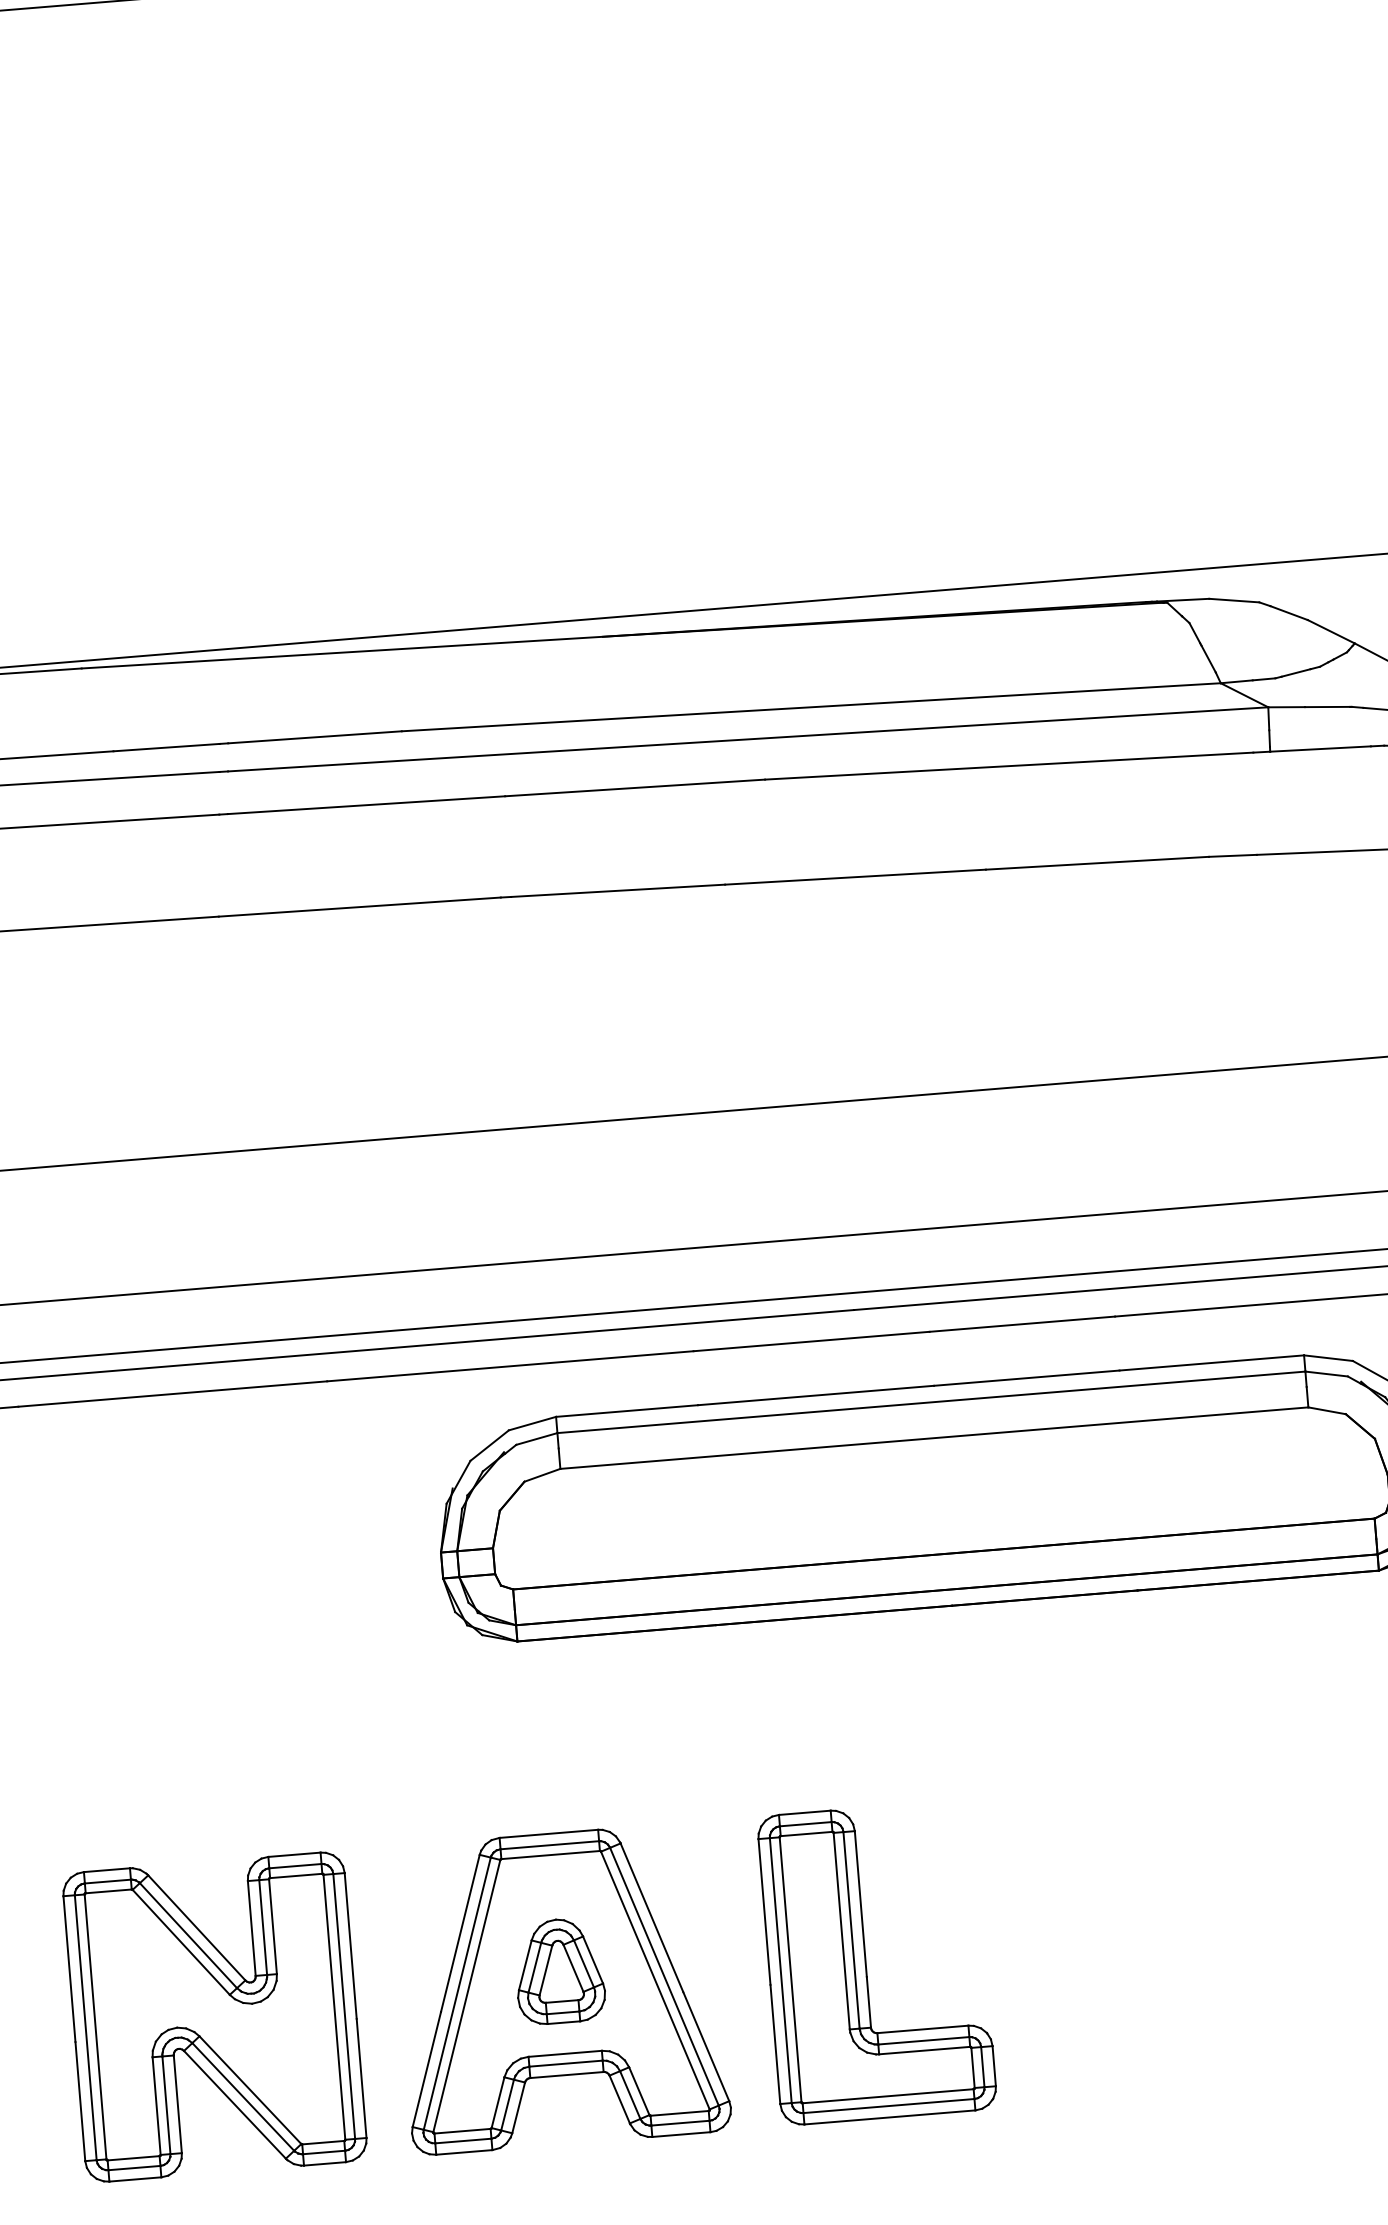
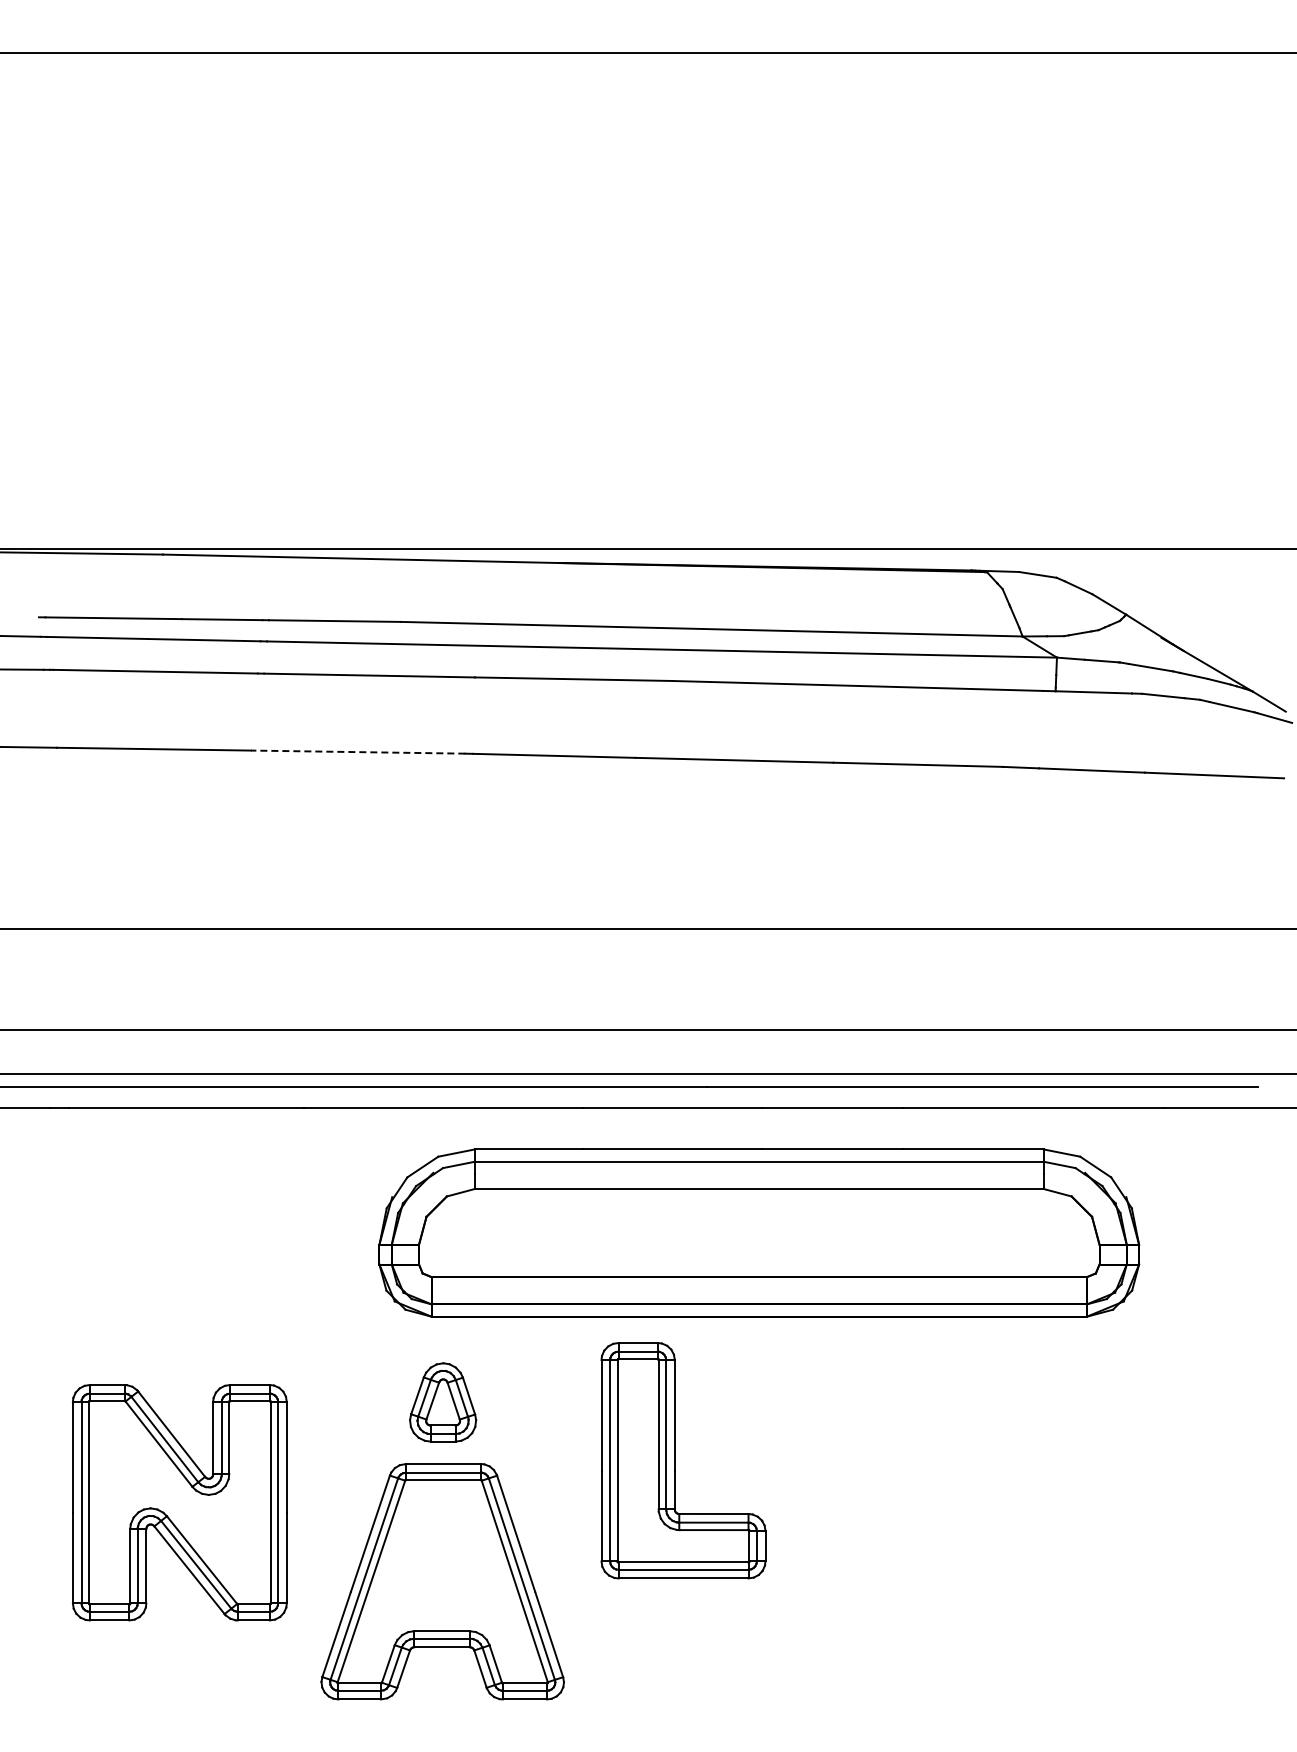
line: (358, 907) -> (357, 752), solid -> dashed
part: (866, 1963) -> (675, 1460), moved
part: (560, 1971) -> (443, 1402), moved
part: (214, 2016) -> (179, 1502), moved

